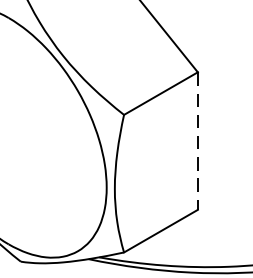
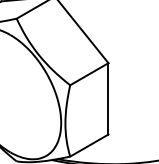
line: (197, 140) -> (108, 98), dashed -> solid

